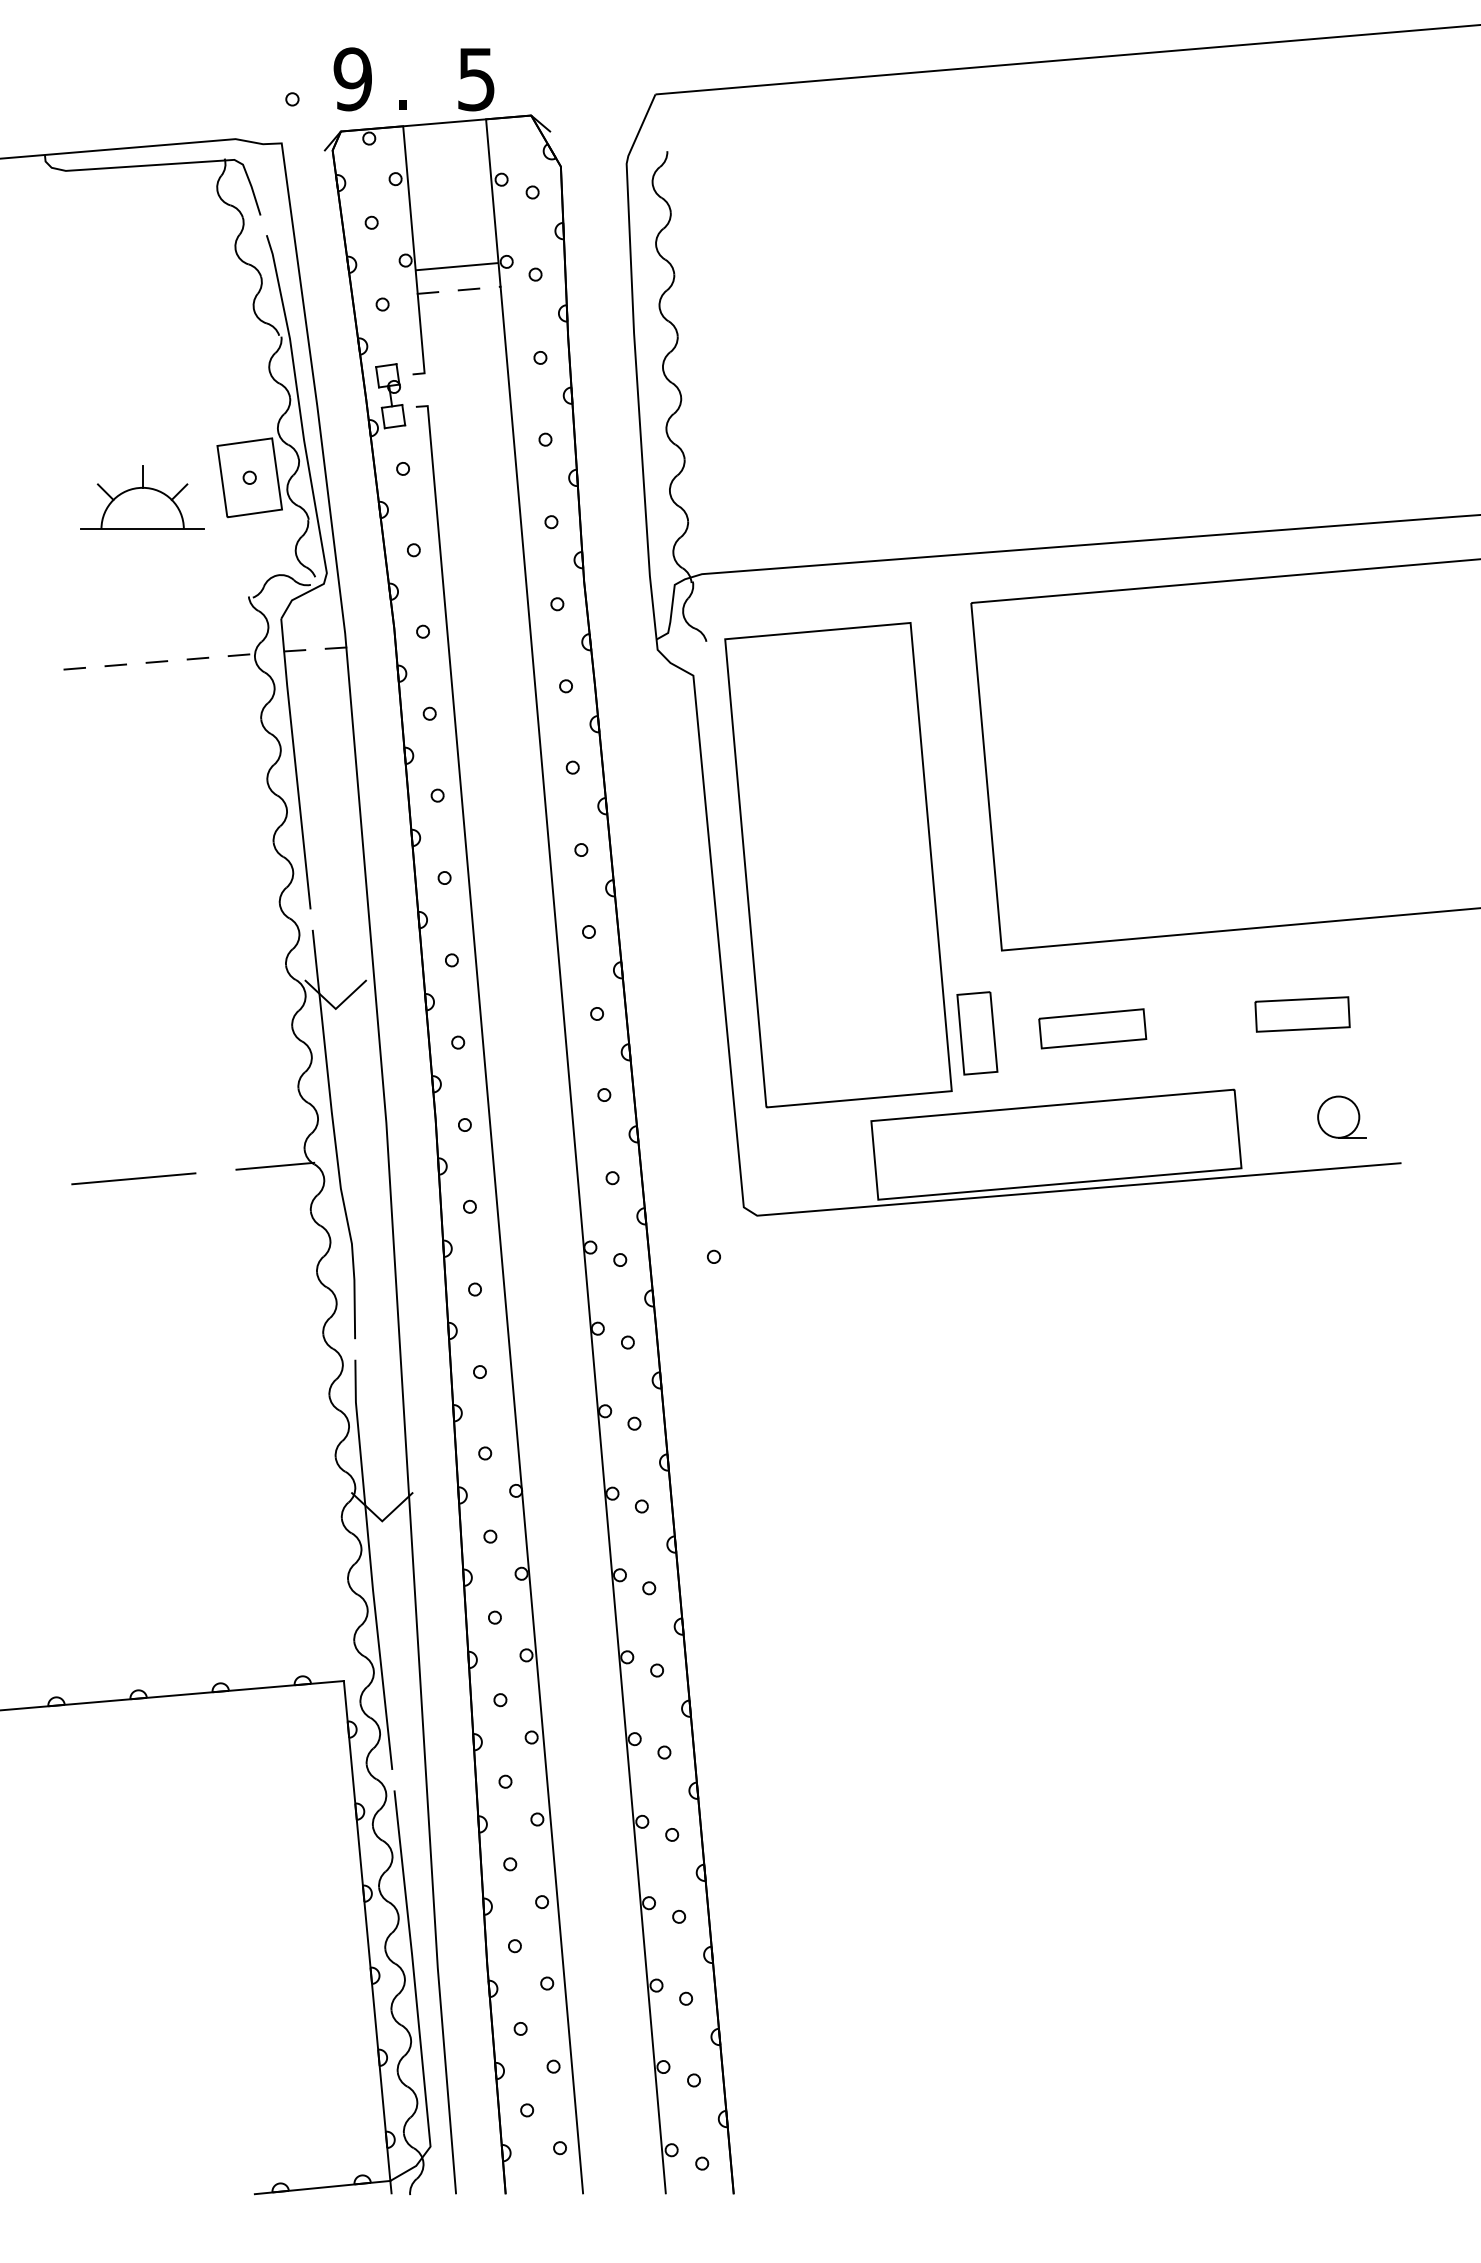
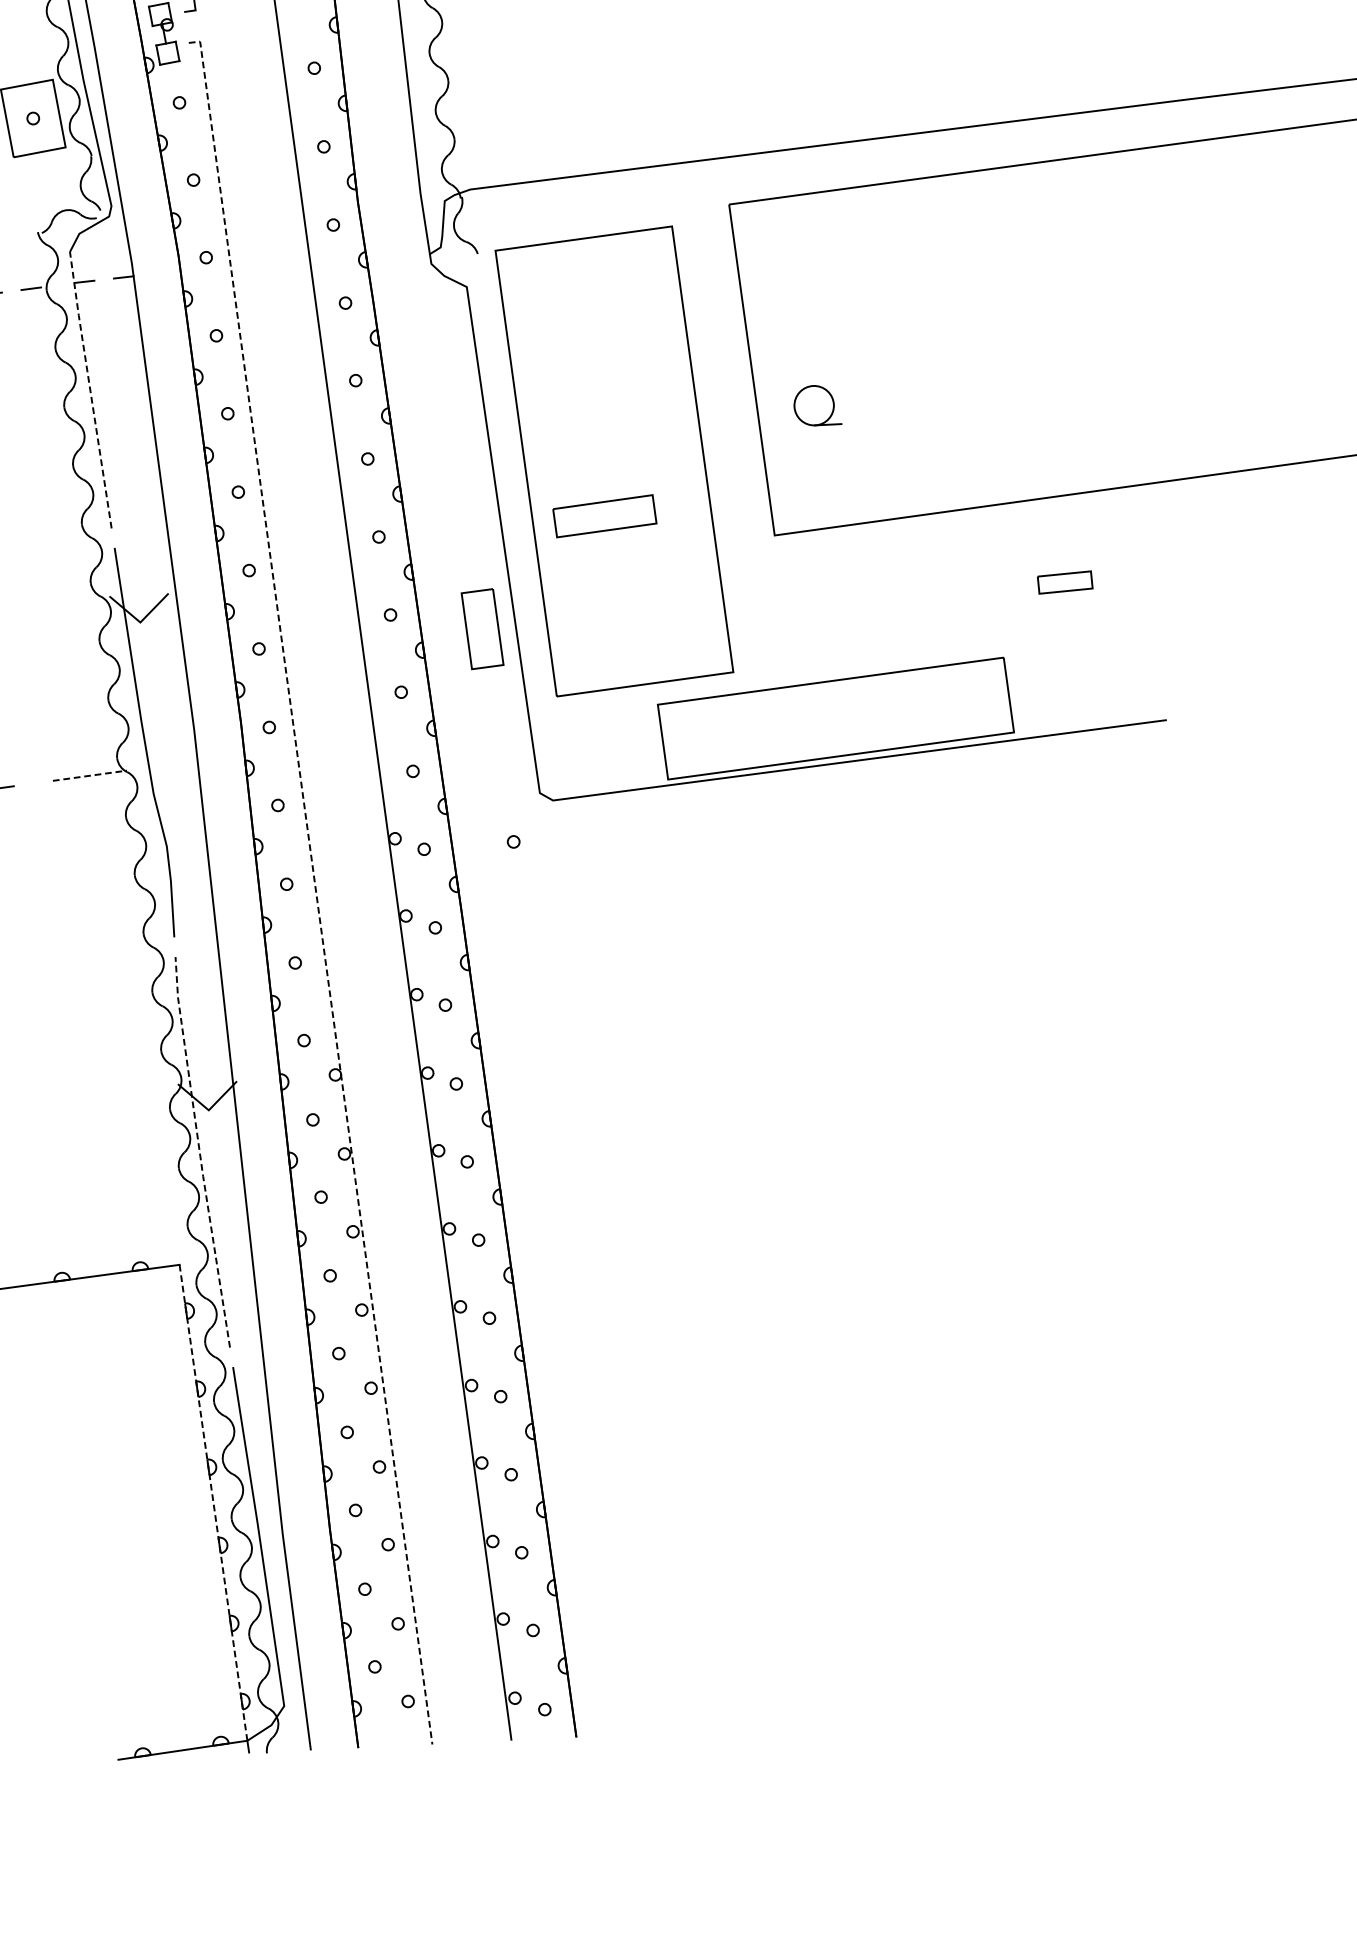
line: (295, 762) -> (90, 388), solid -> dashed
part: (1302, 1014) -> (1065, 582), size x0.6
part: (1092, 1028) -> (604, 515), moved
part: (977, 1033) -> (482, 629), moved
part: (1341, 1116) -> (816, 404), moved
line: (275, 1166) -> (90, 775), solid -> dashed
line: (504, 1293) -> (315, 886), solid -> dashed
line: (370, 1564) -> (199, 1152), solid -> dashed
line: (367, 1930) -> (213, 1502), solid -> dashed

